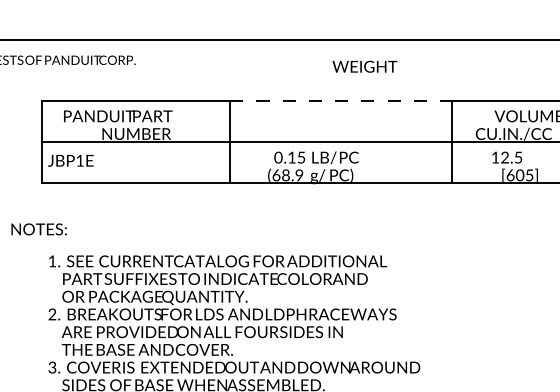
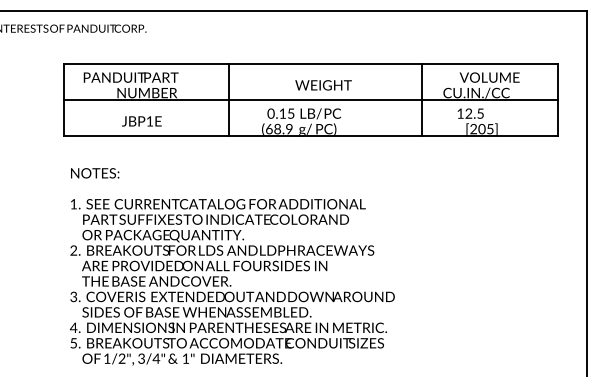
text: (364, 66) -> (323, 85), moved
line: (340, 101) -> (325, 64), dashed -> solid
text: (70, 160) -> (141, 121), moved
text: (510, 174) -> (473, 128), [605] -> [205]
text: (39, 229) -> (95, 173), moved

